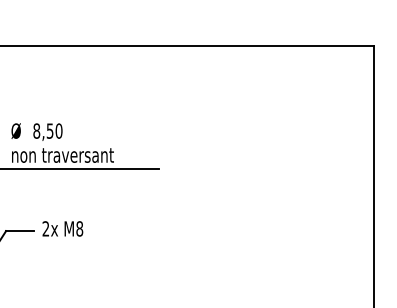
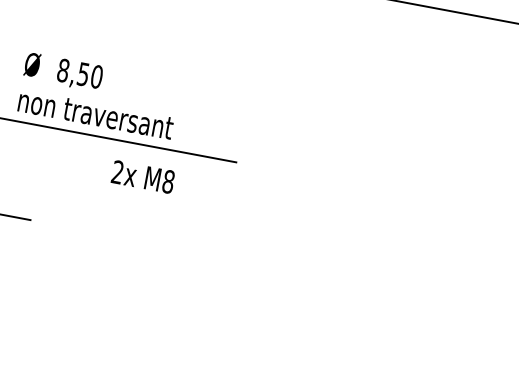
text: (62, 228) -> (142, 176), moved

